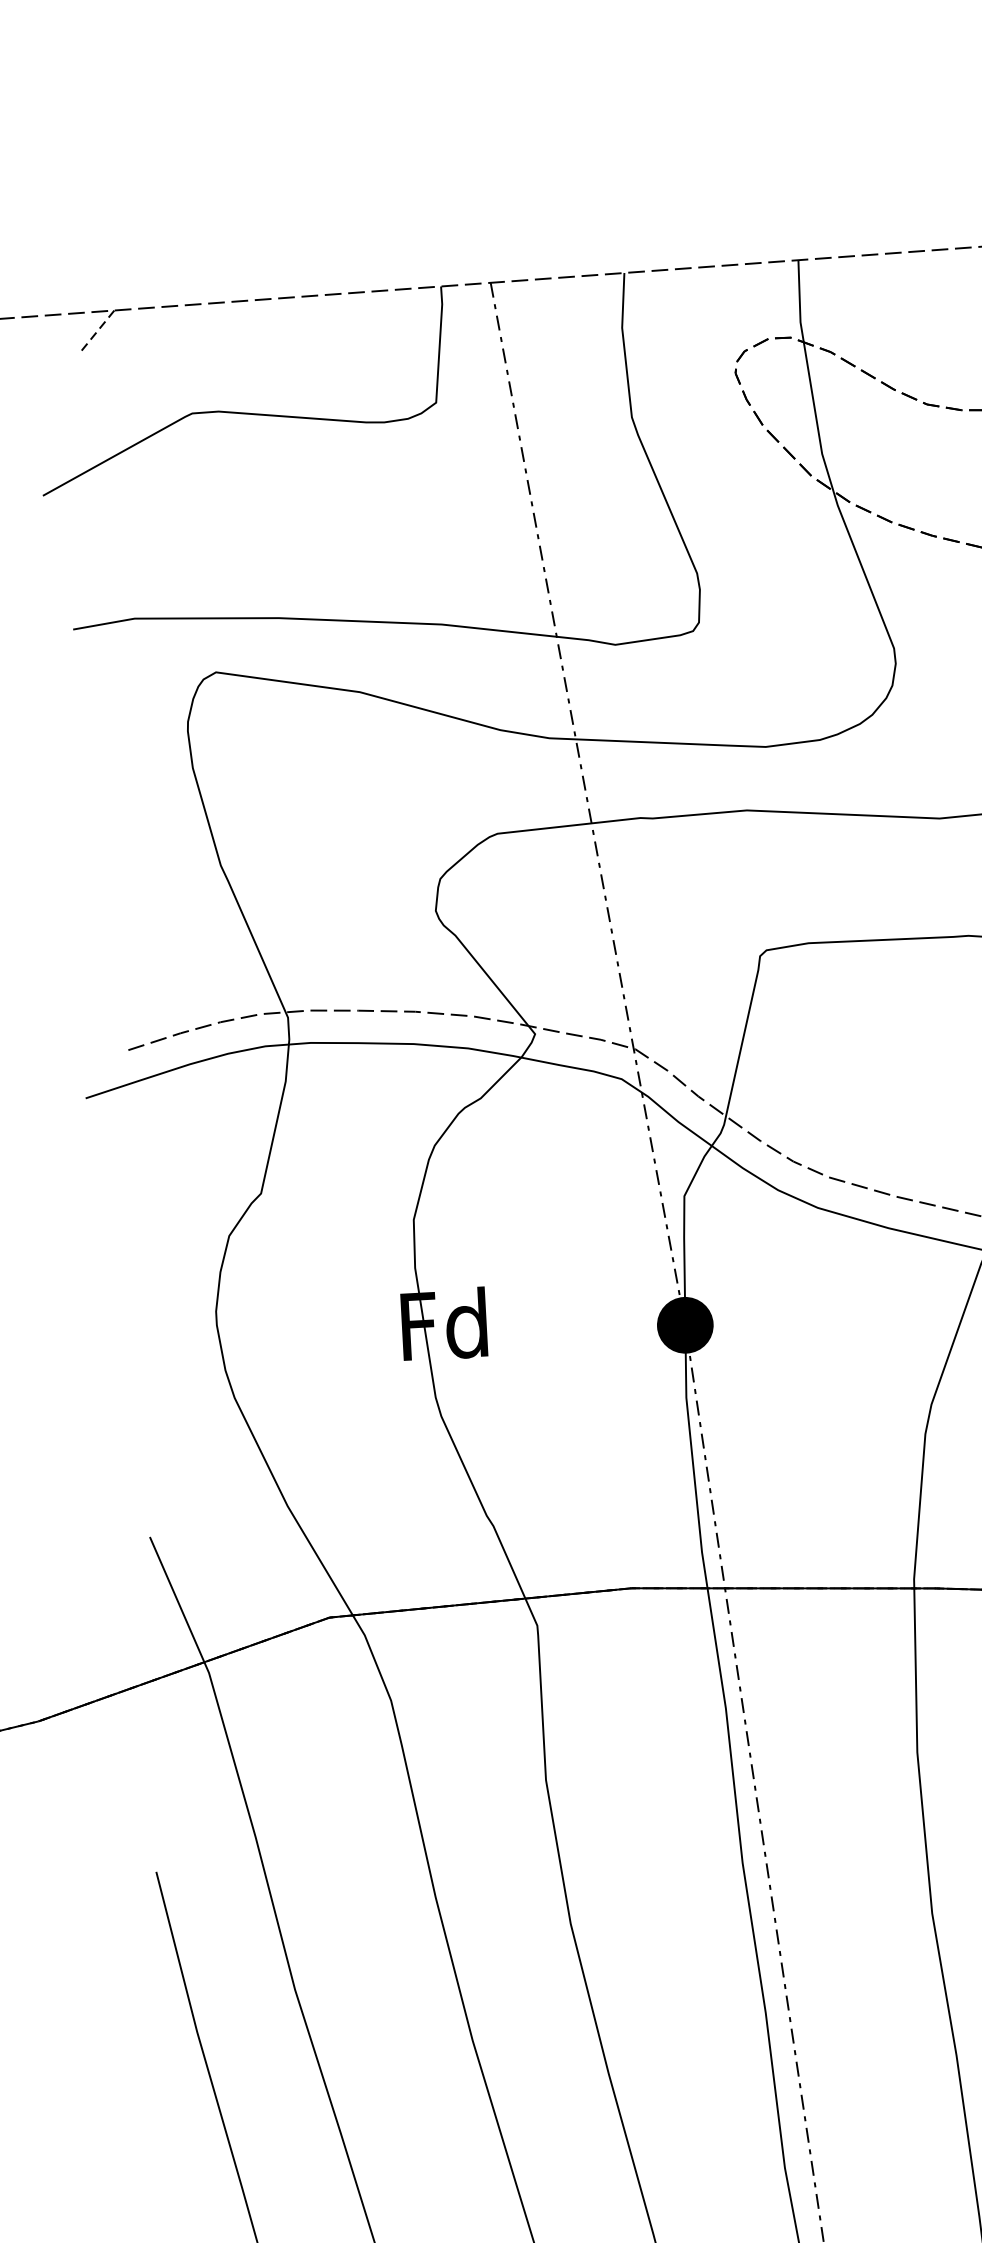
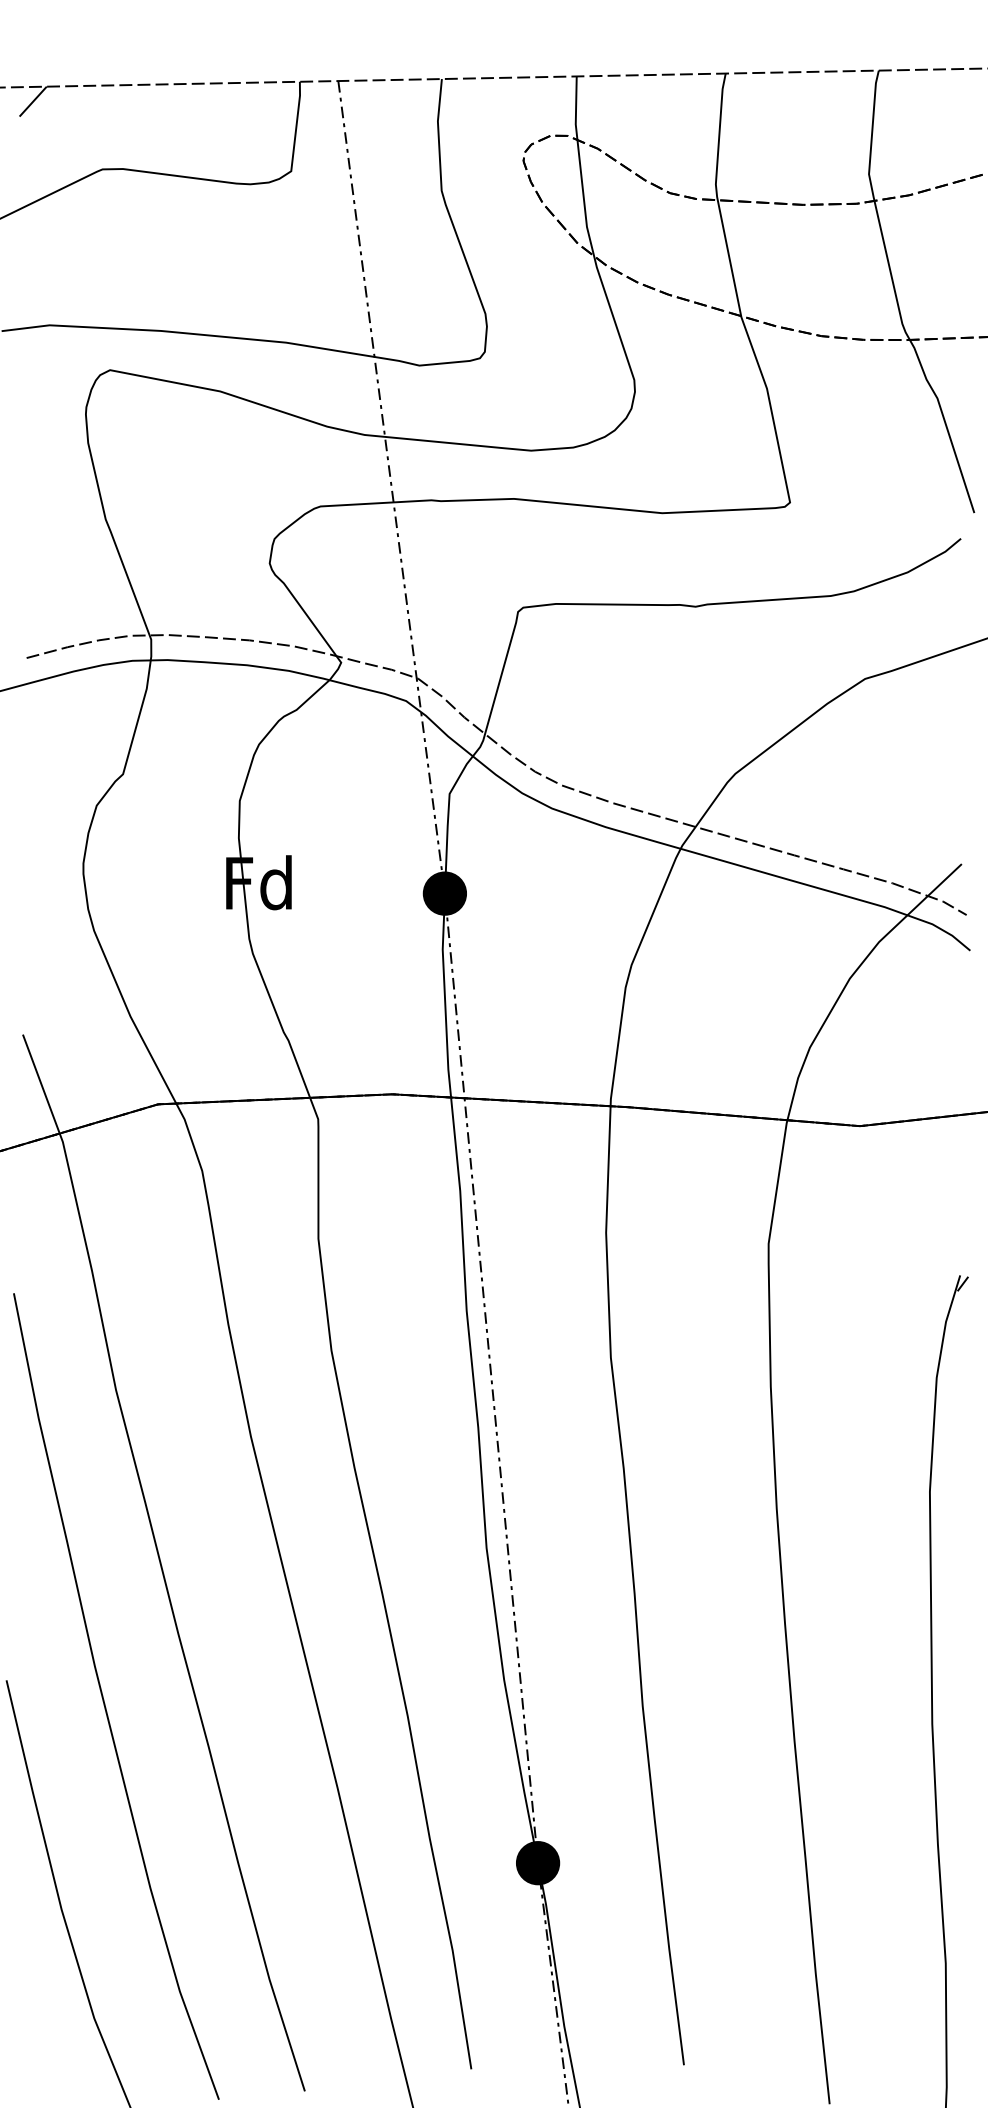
line: (97, 331) -> (32, 102), dashed -> solid

